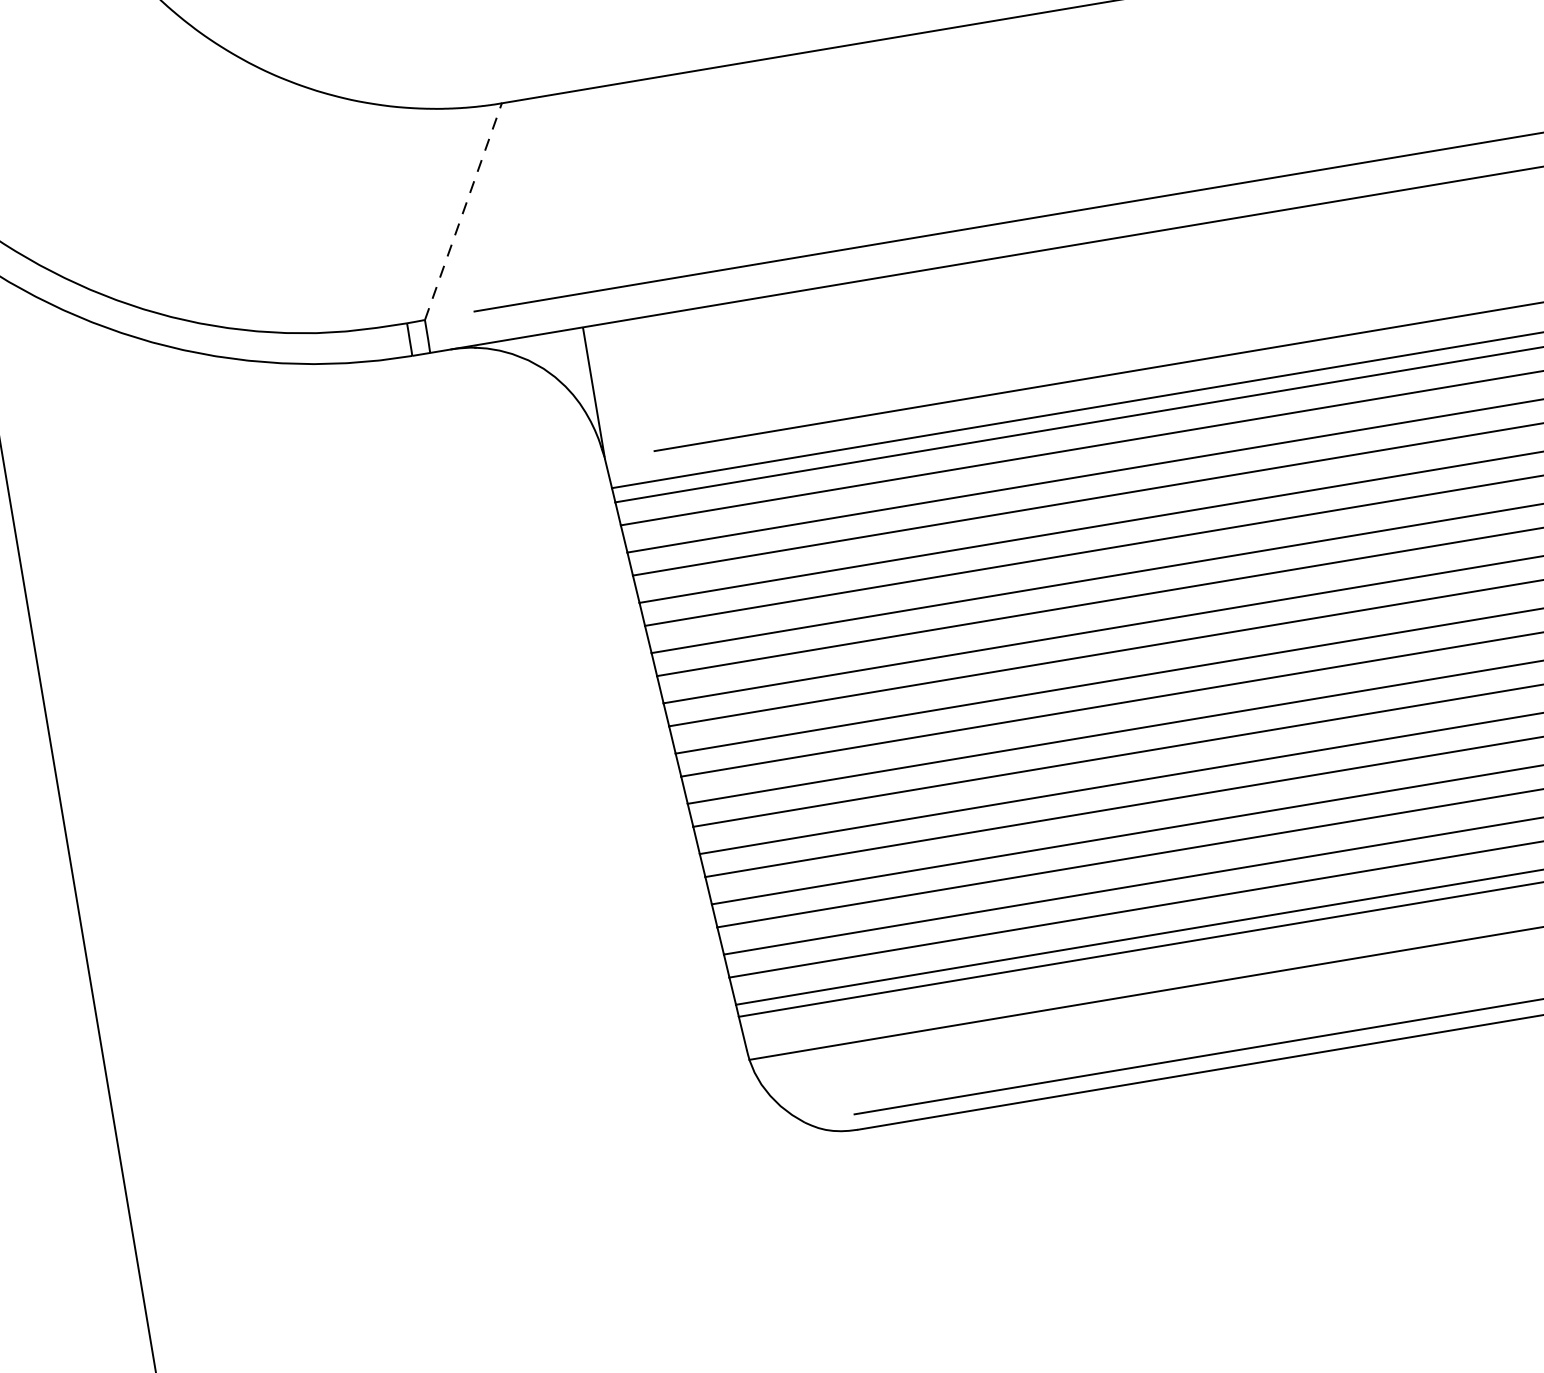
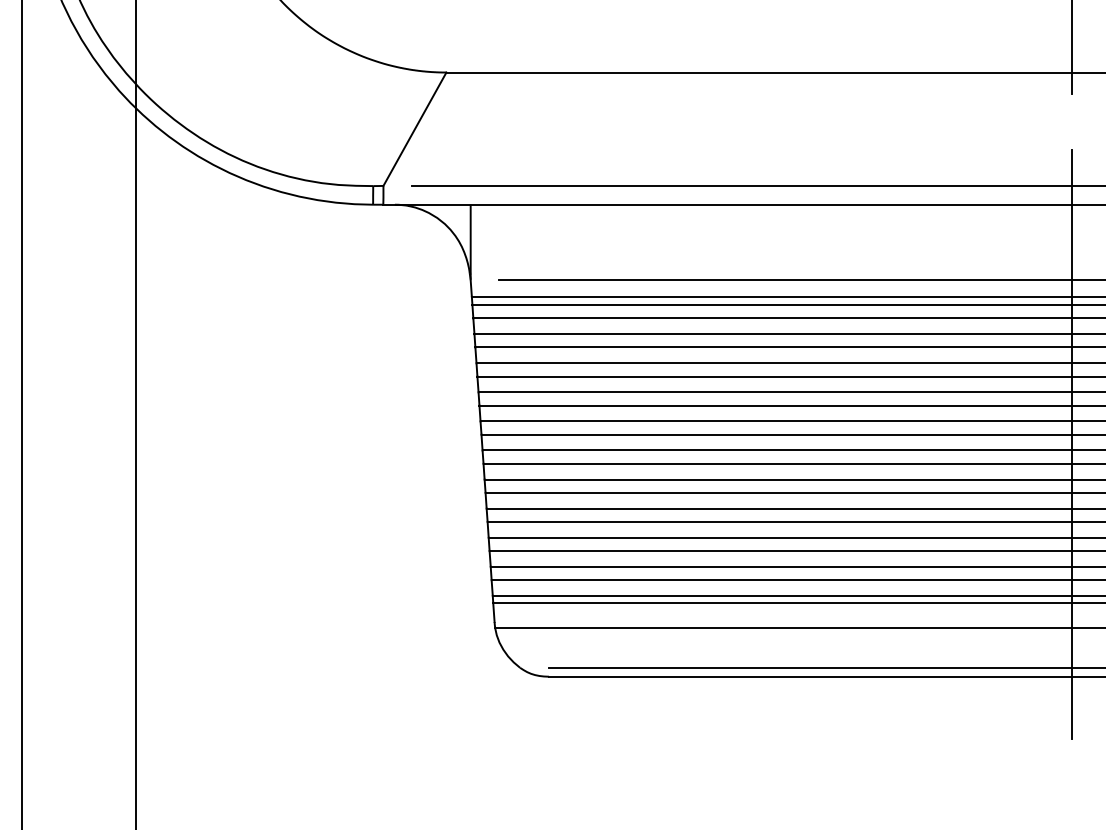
line: (462, 212) -> (414, 129), dashed -> solid

